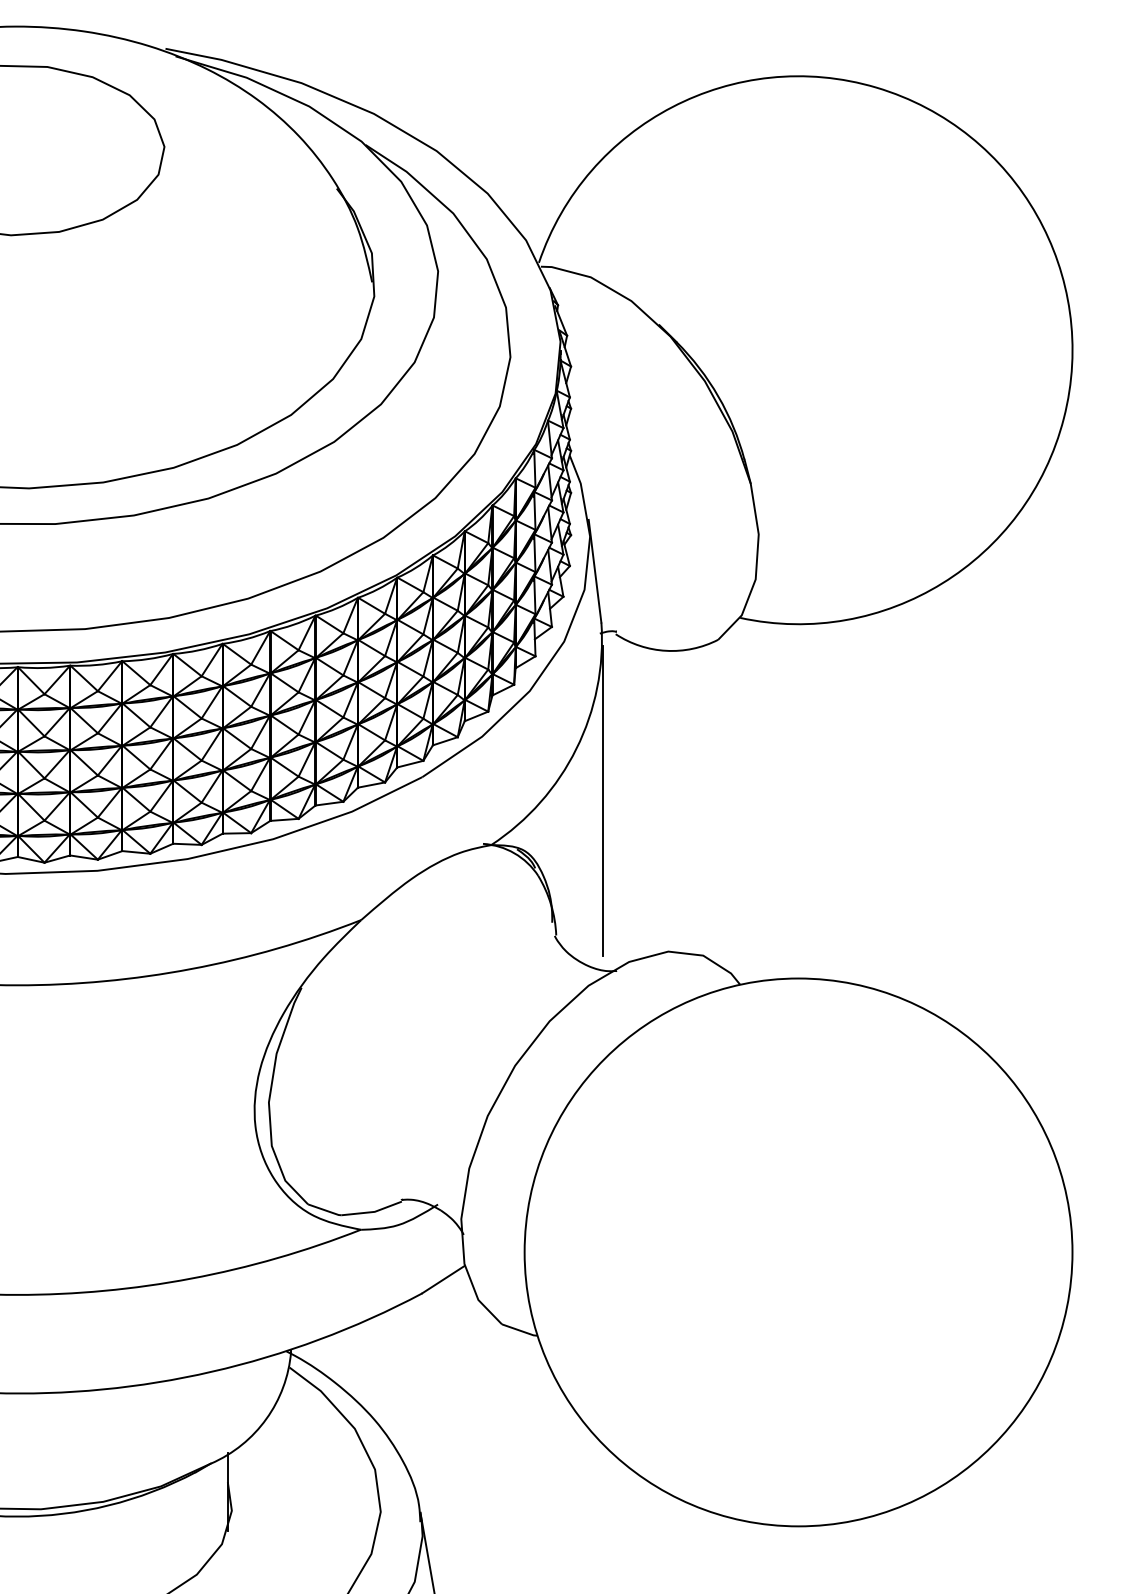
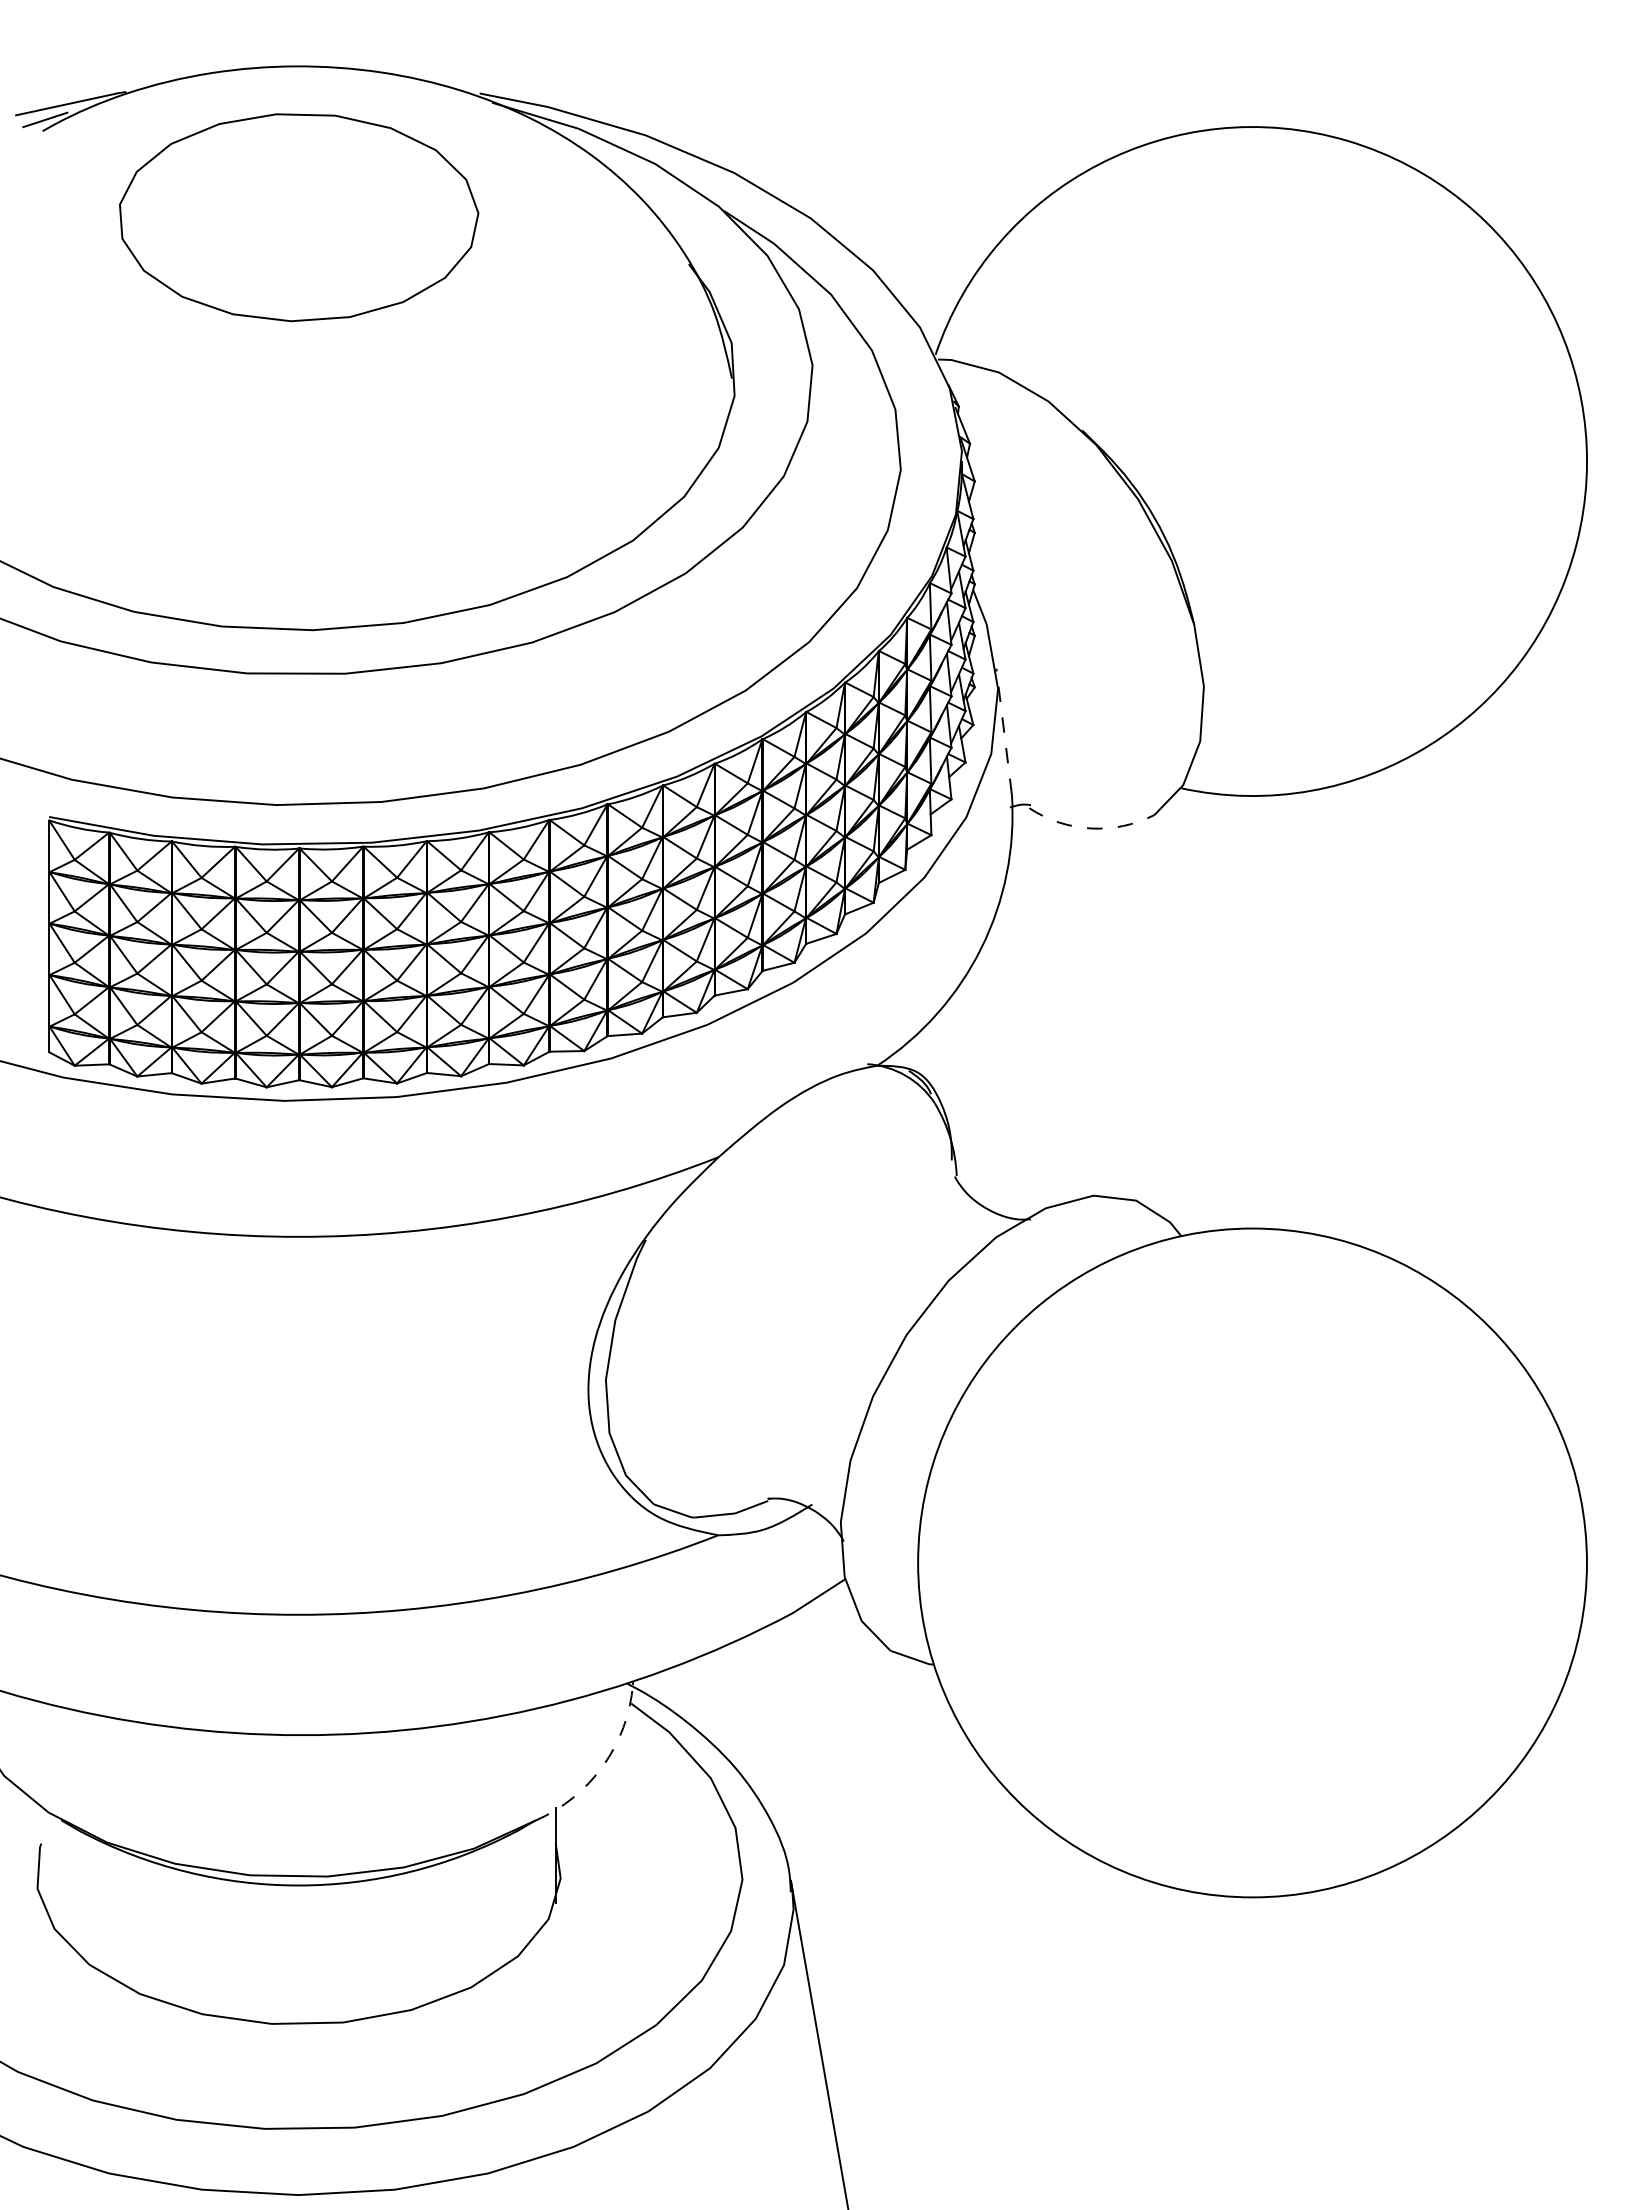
line: (595, 570) -> (1004, 730), solid -> dashed
arc: (665, 650) -> (1090, 828), solid -> dashed
line: (602, 801) -> (1013, 1012), removed
arc: (266, 1419) -> (602, 1766), solid -> dashed

